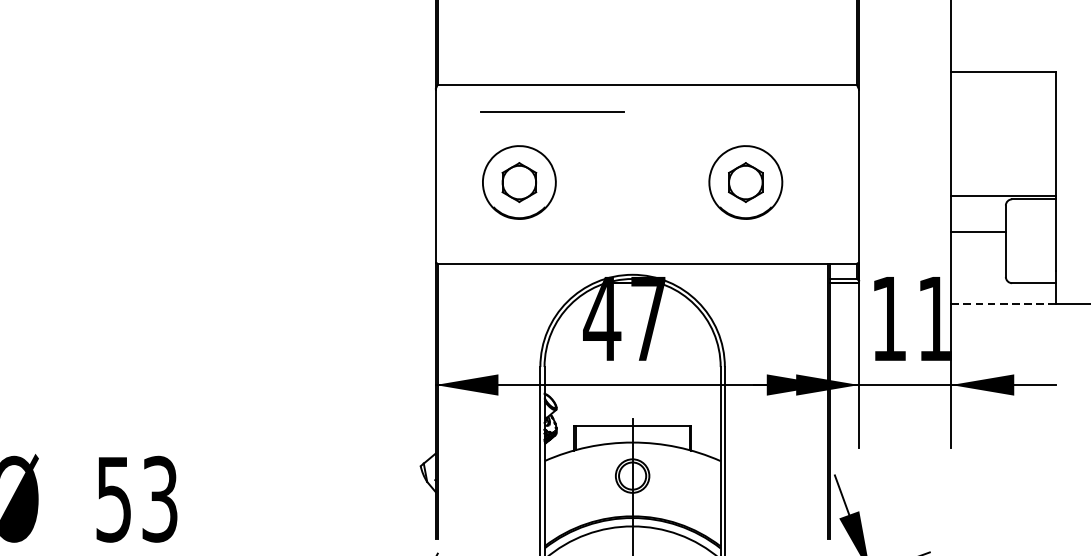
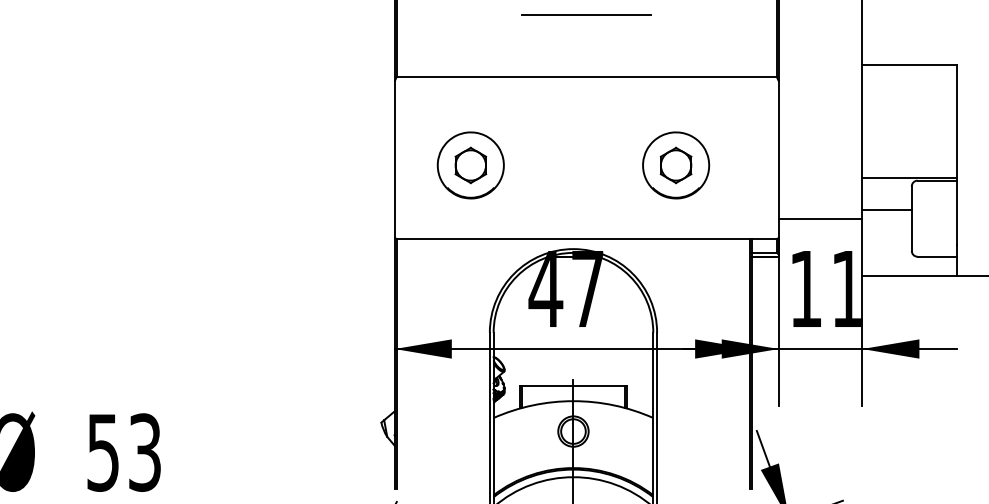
line: (552, 110) -> (586, 14), moved
line: (905, 241) -> (820, 218), added
line: (1003, 303) -> (909, 275), dashed -> solid

